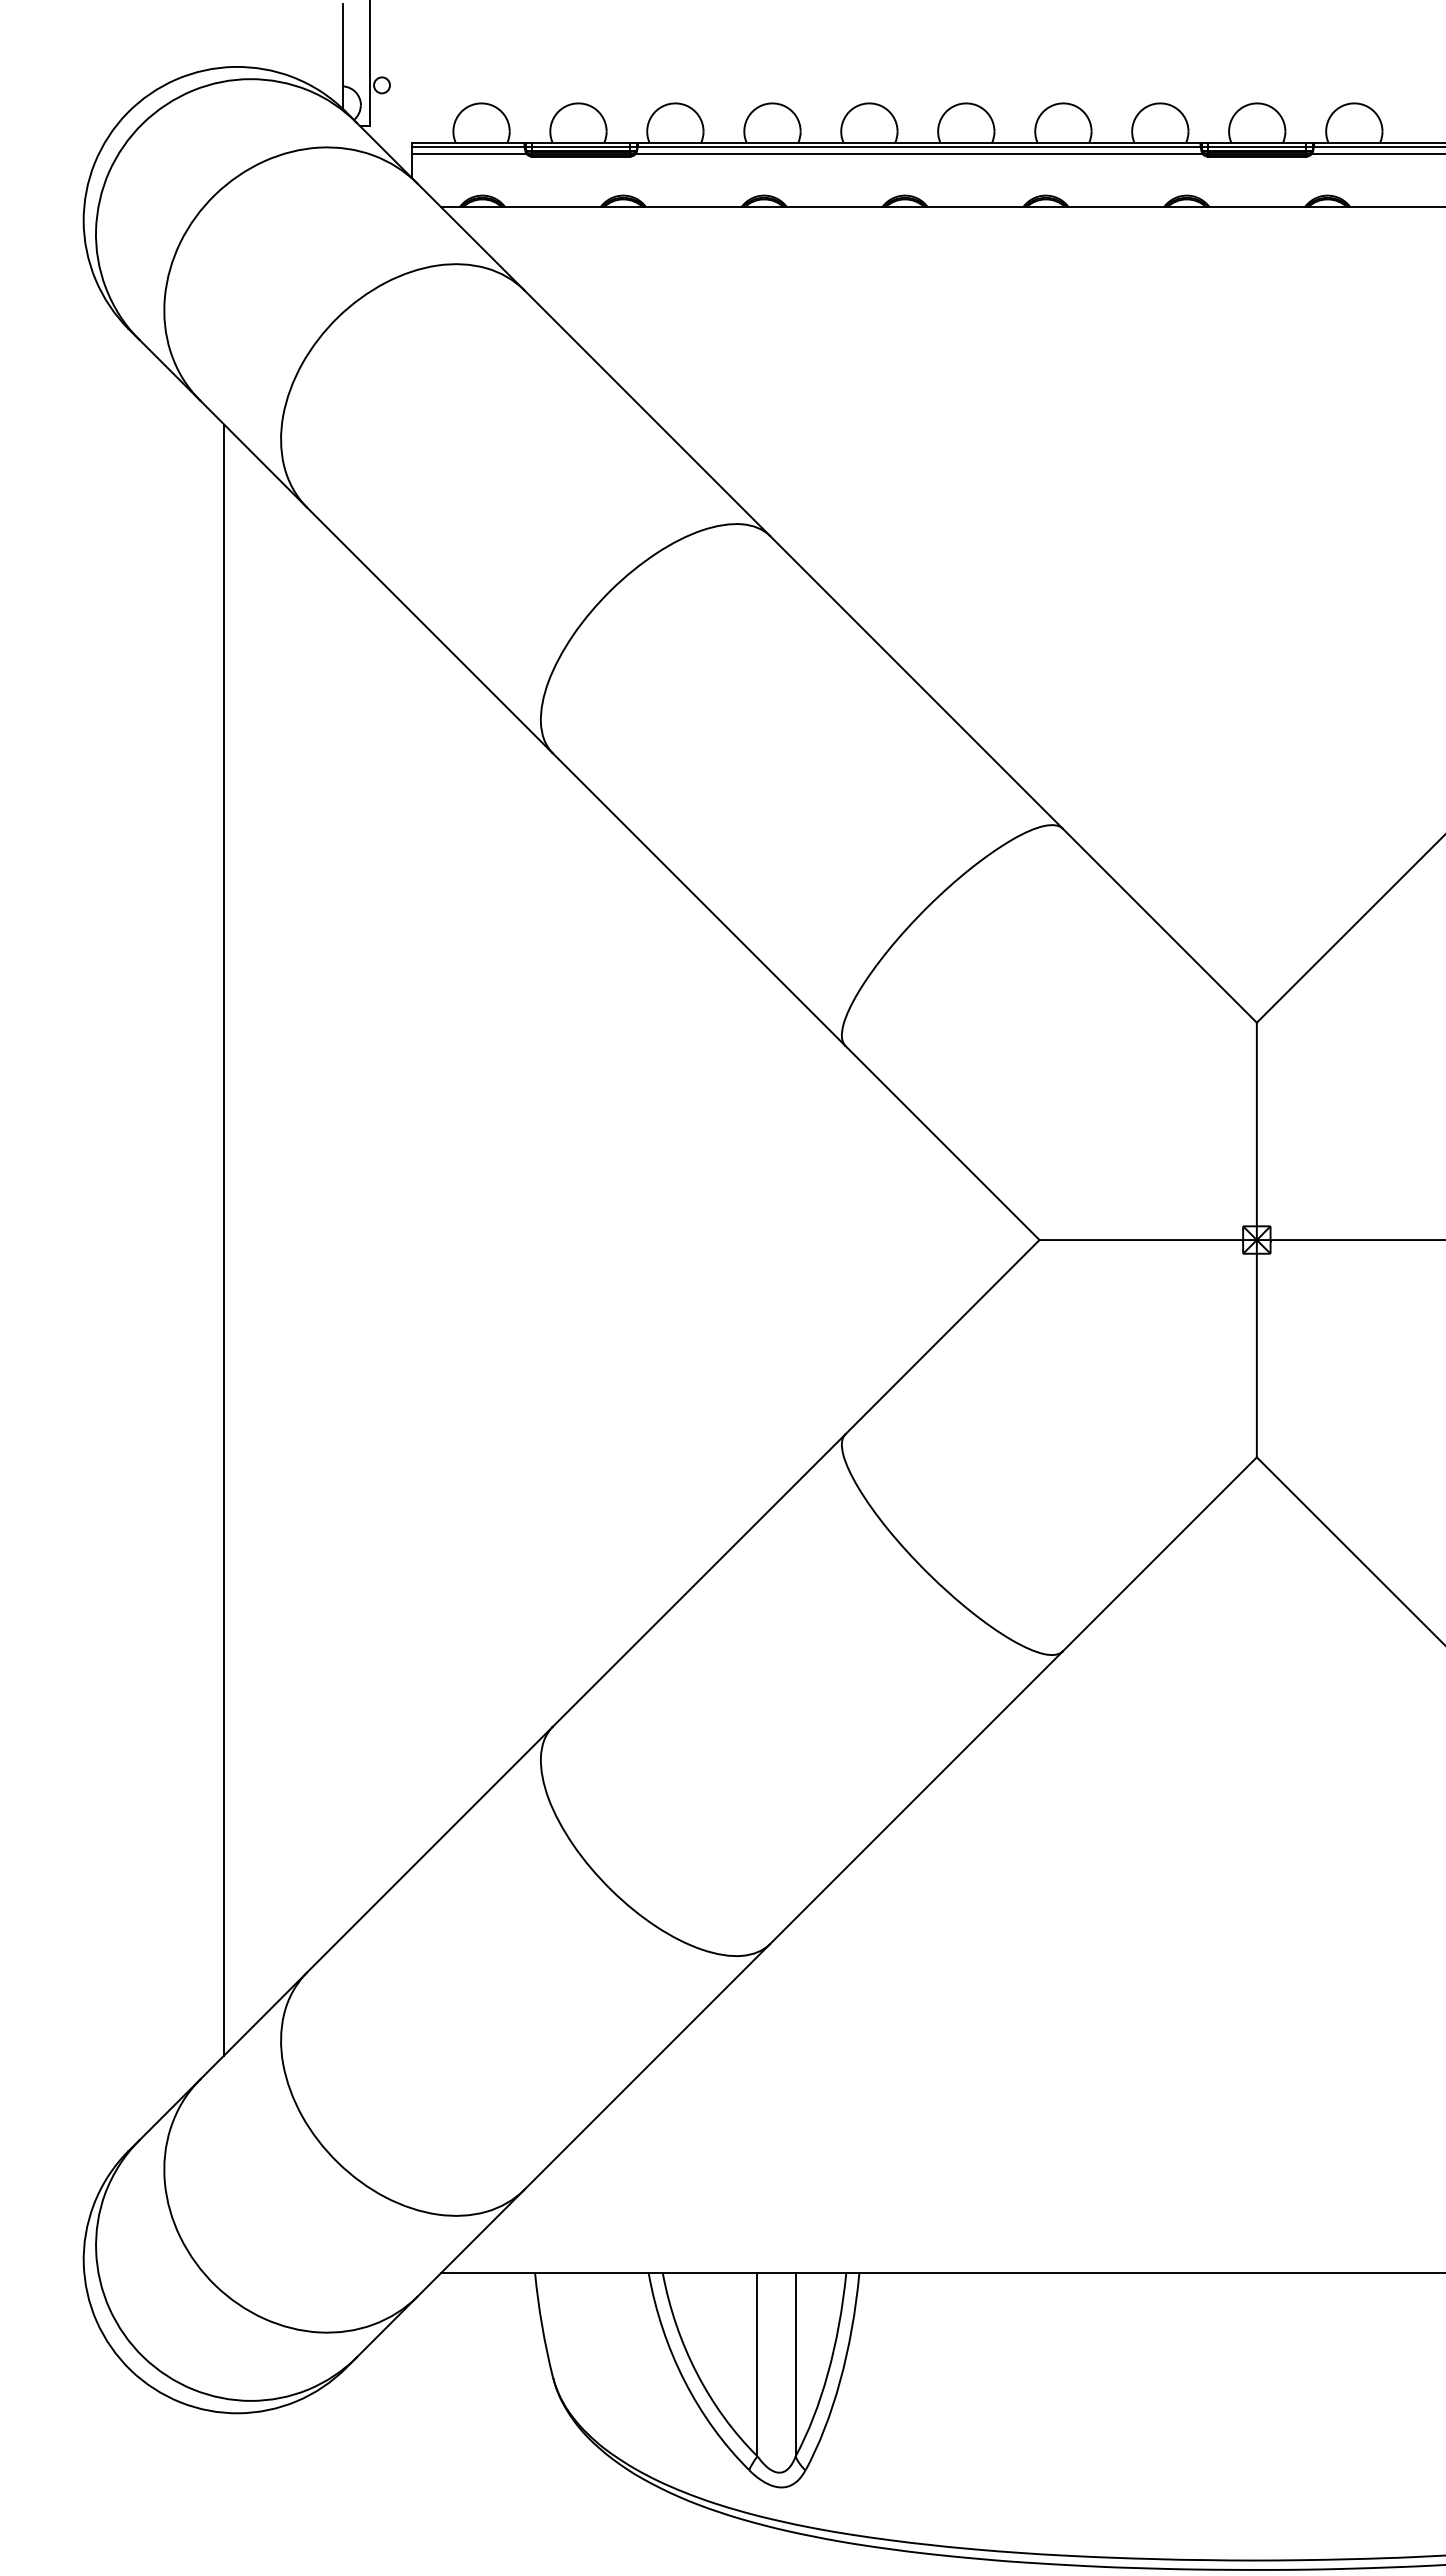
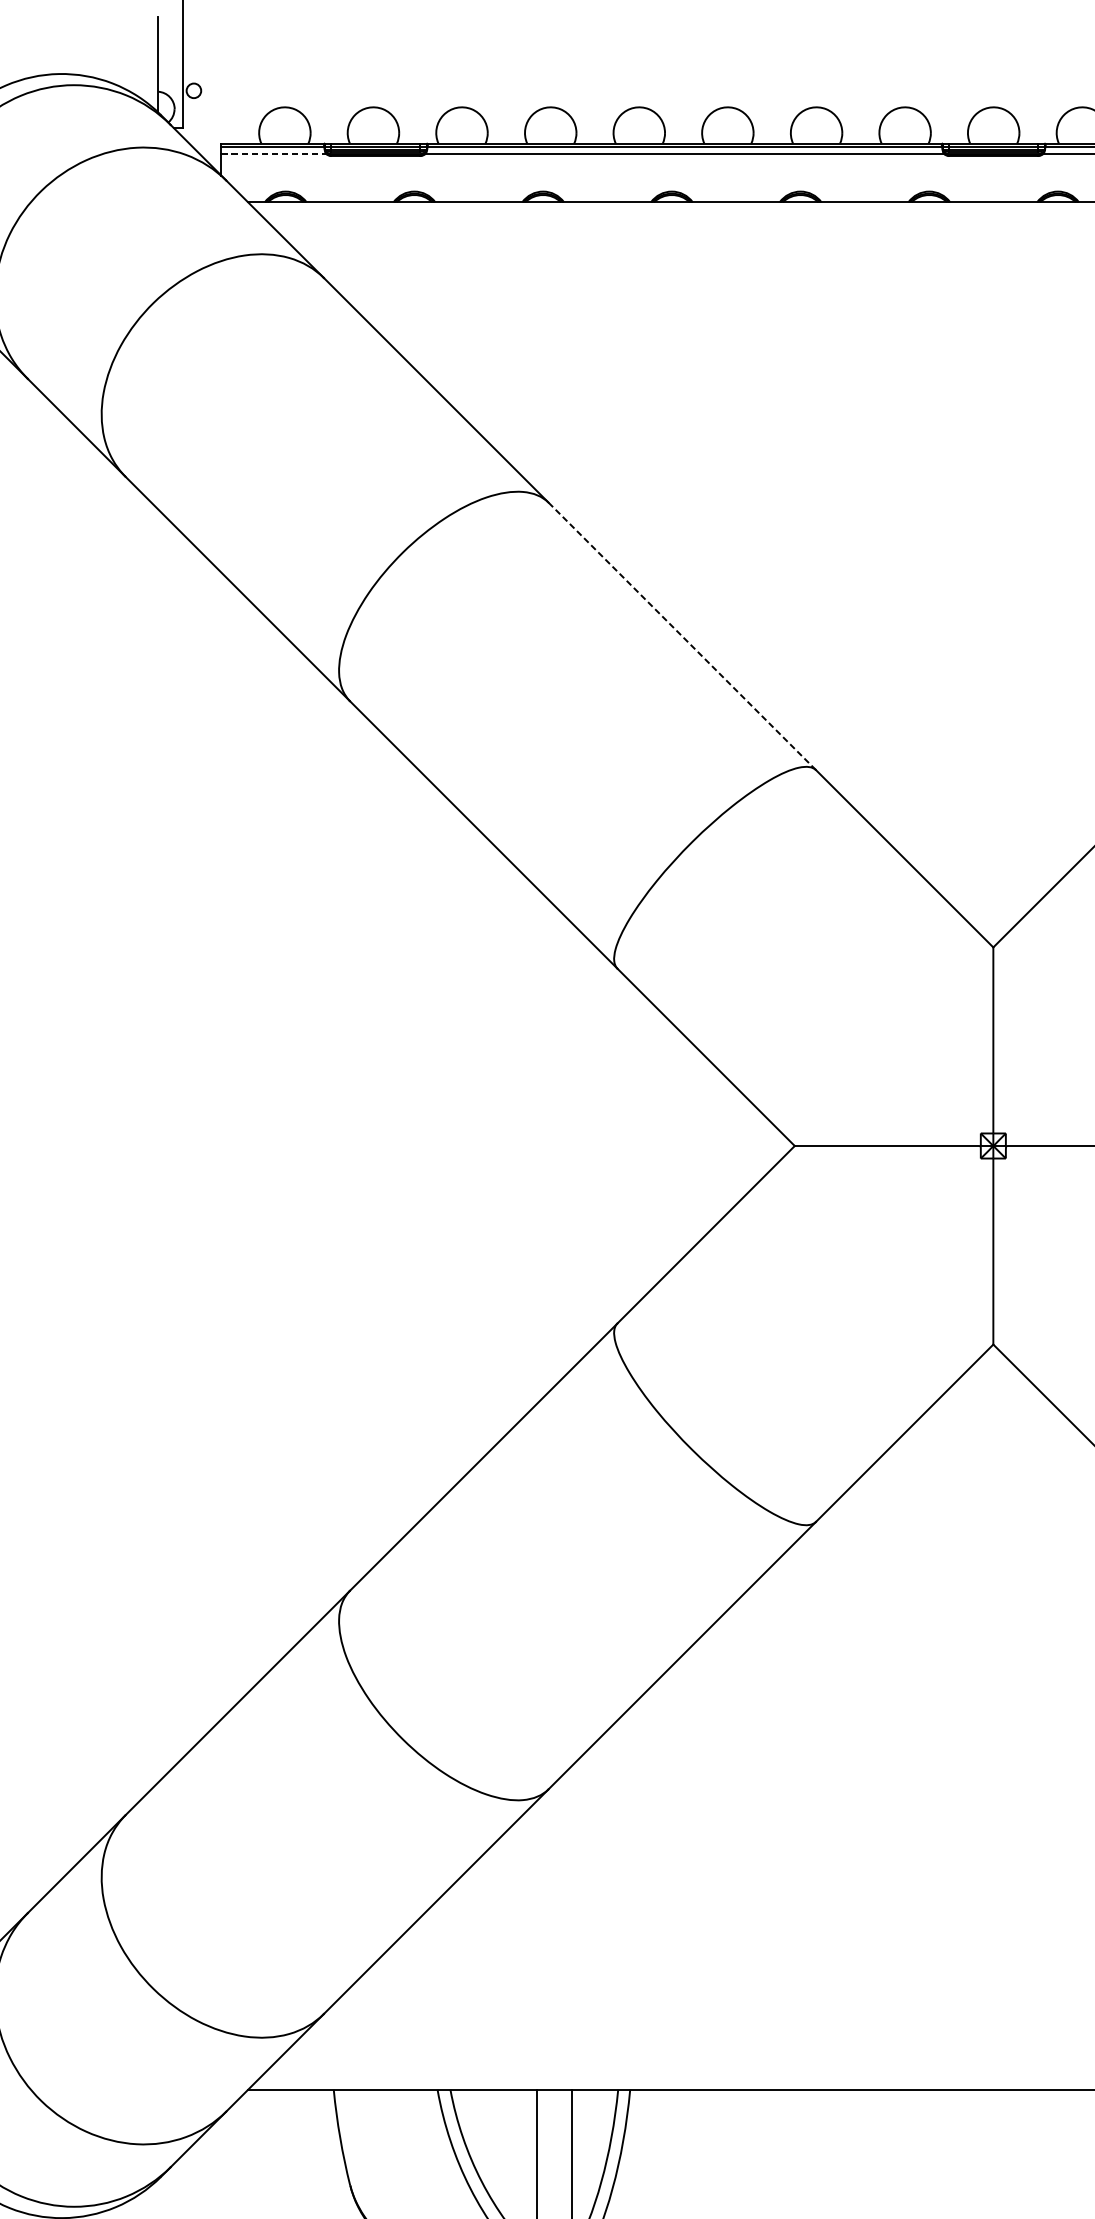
line: (469, 154) -> (273, 154), solid -> dashed
line: (916, 681) -> (682, 635), solid -> dashed
line: (224, 1239) -> (49, 1145), removed

